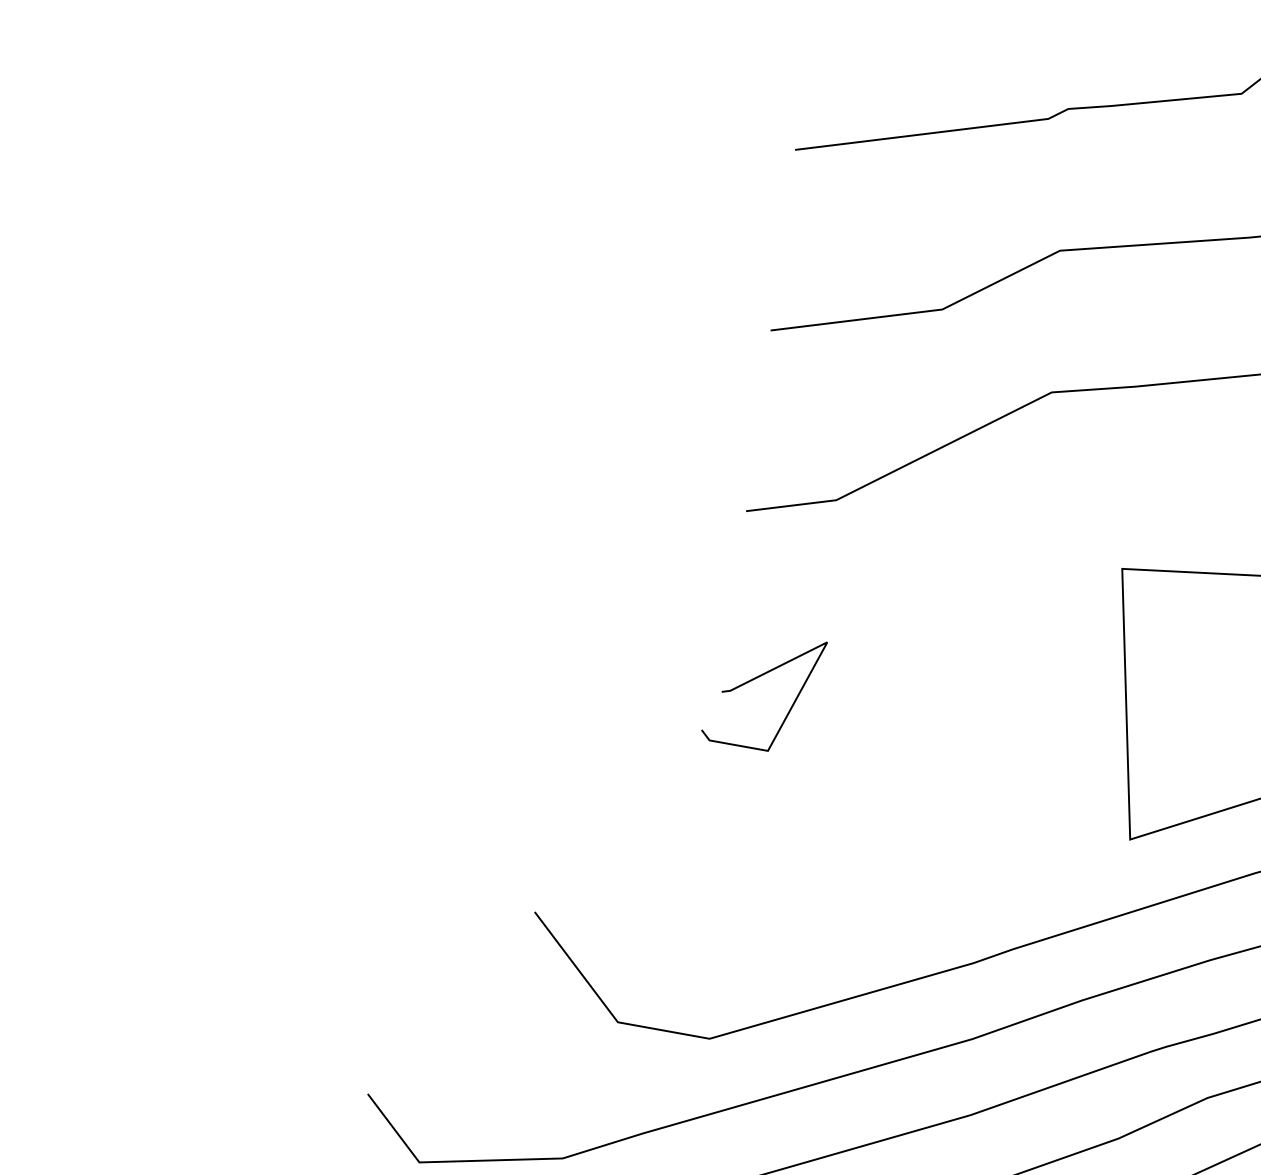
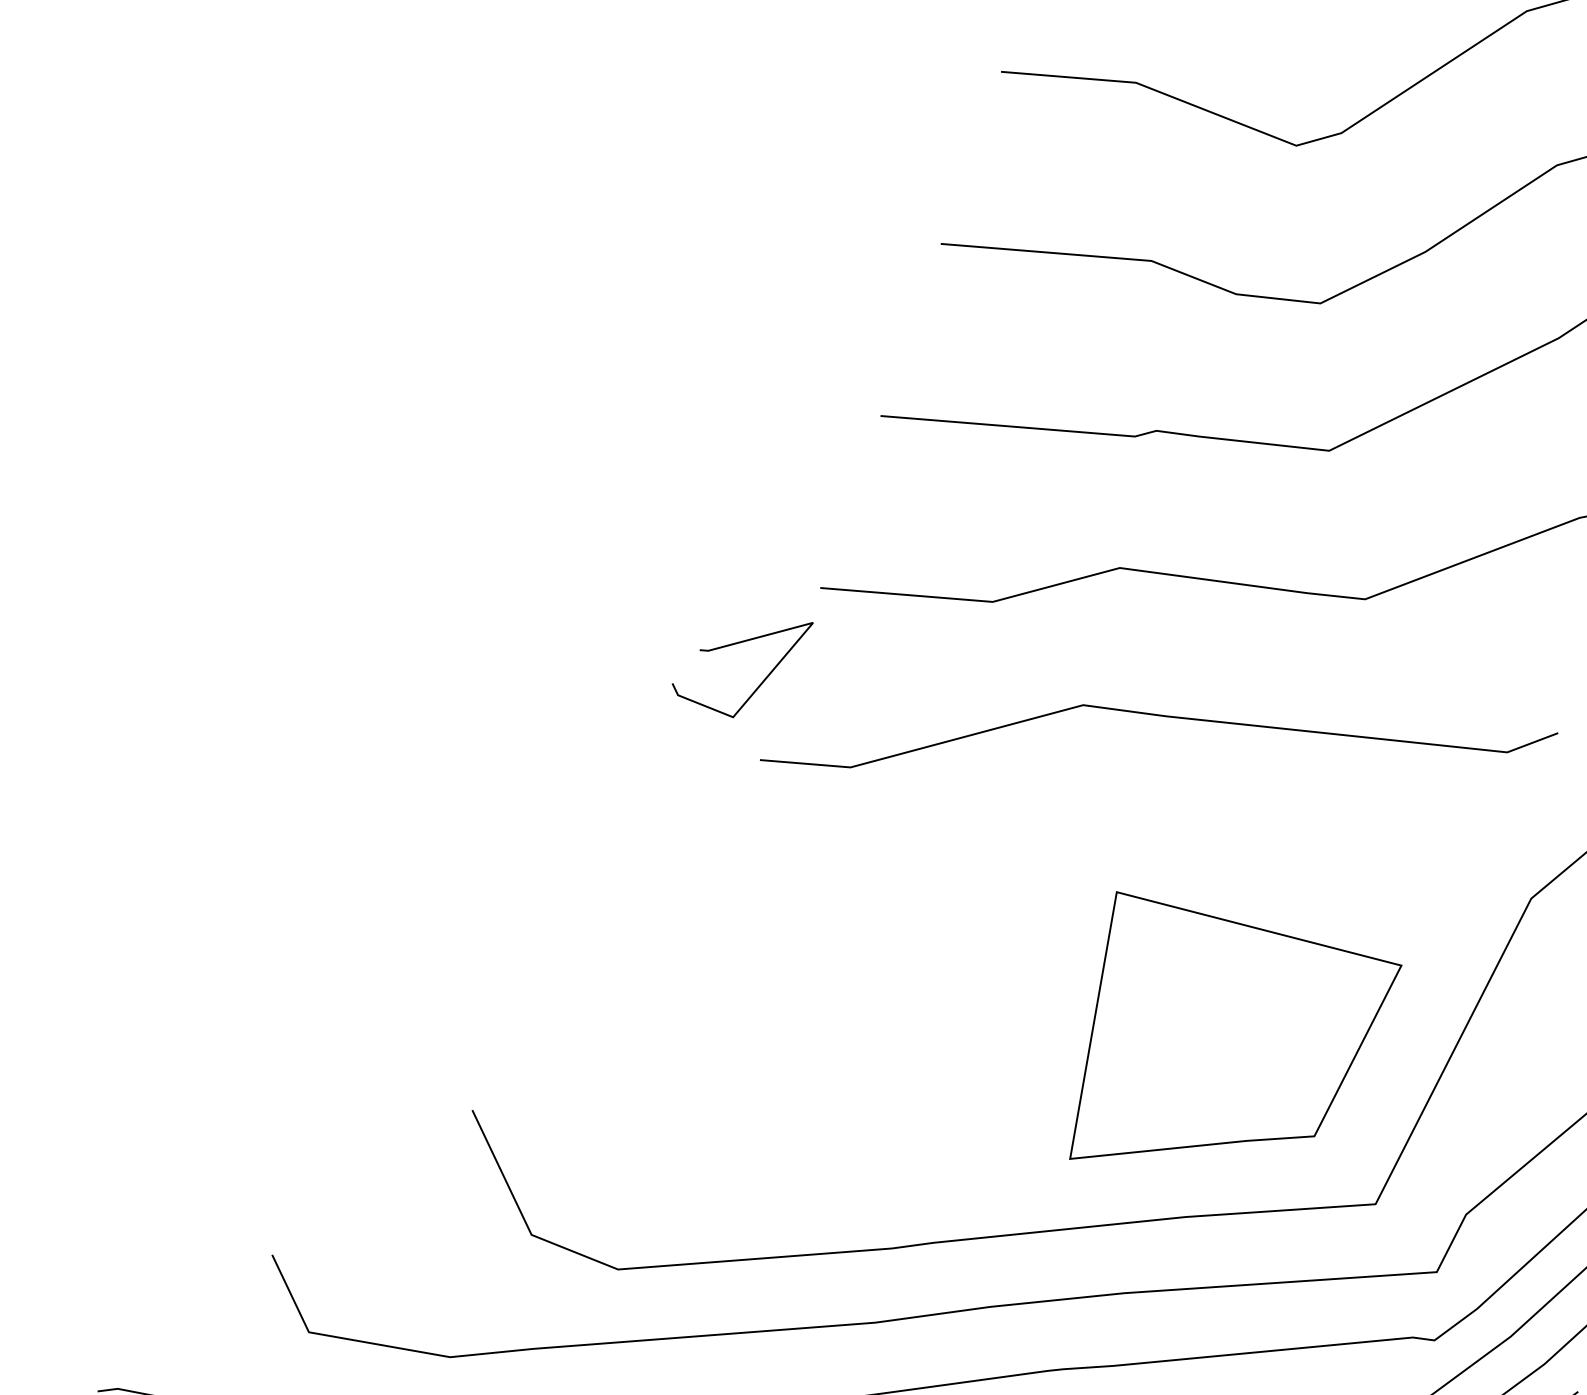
curve: (786, 714) -> (758, 685), moved

